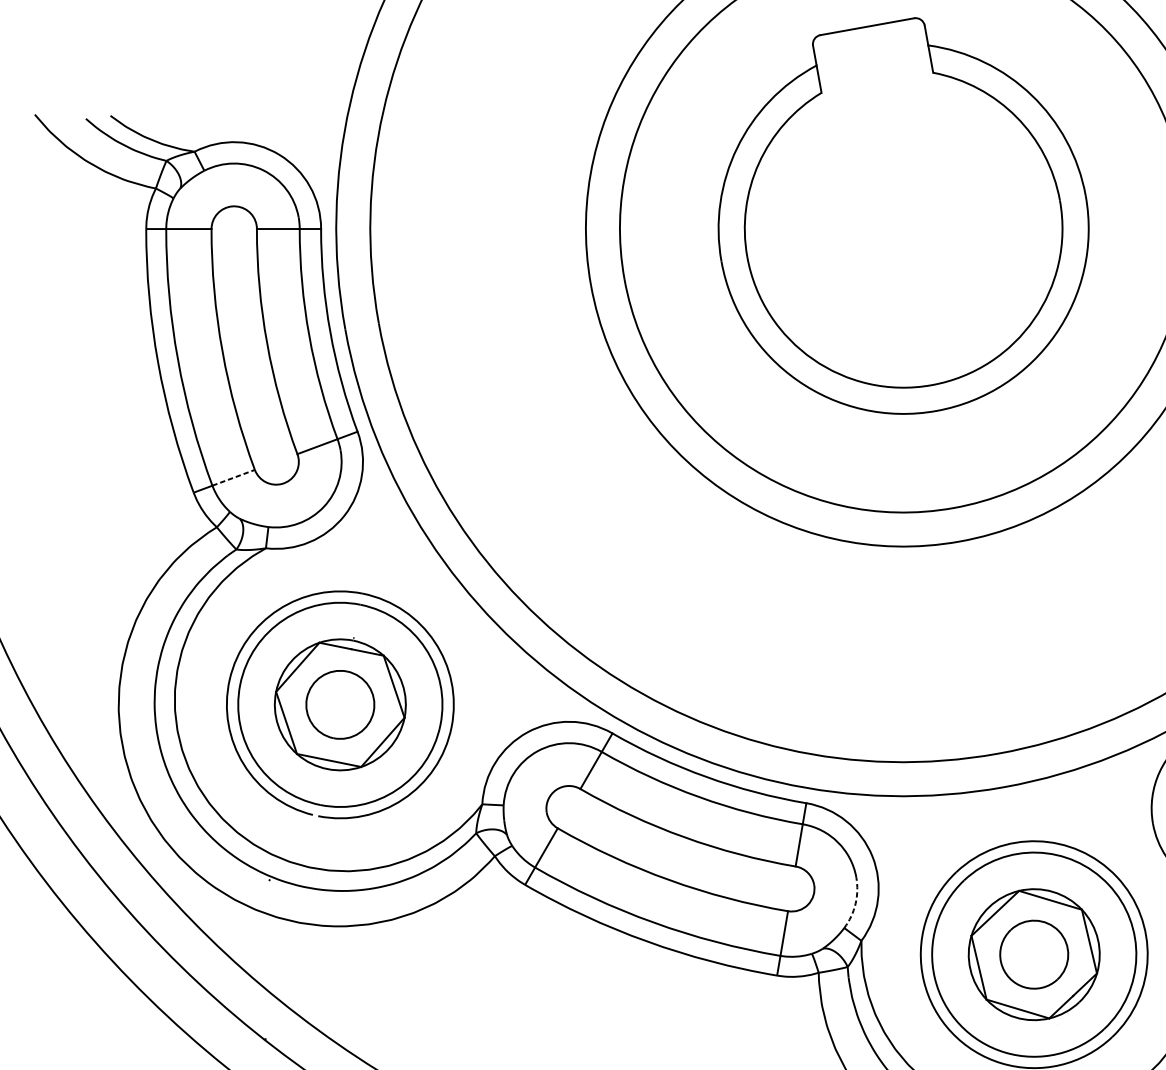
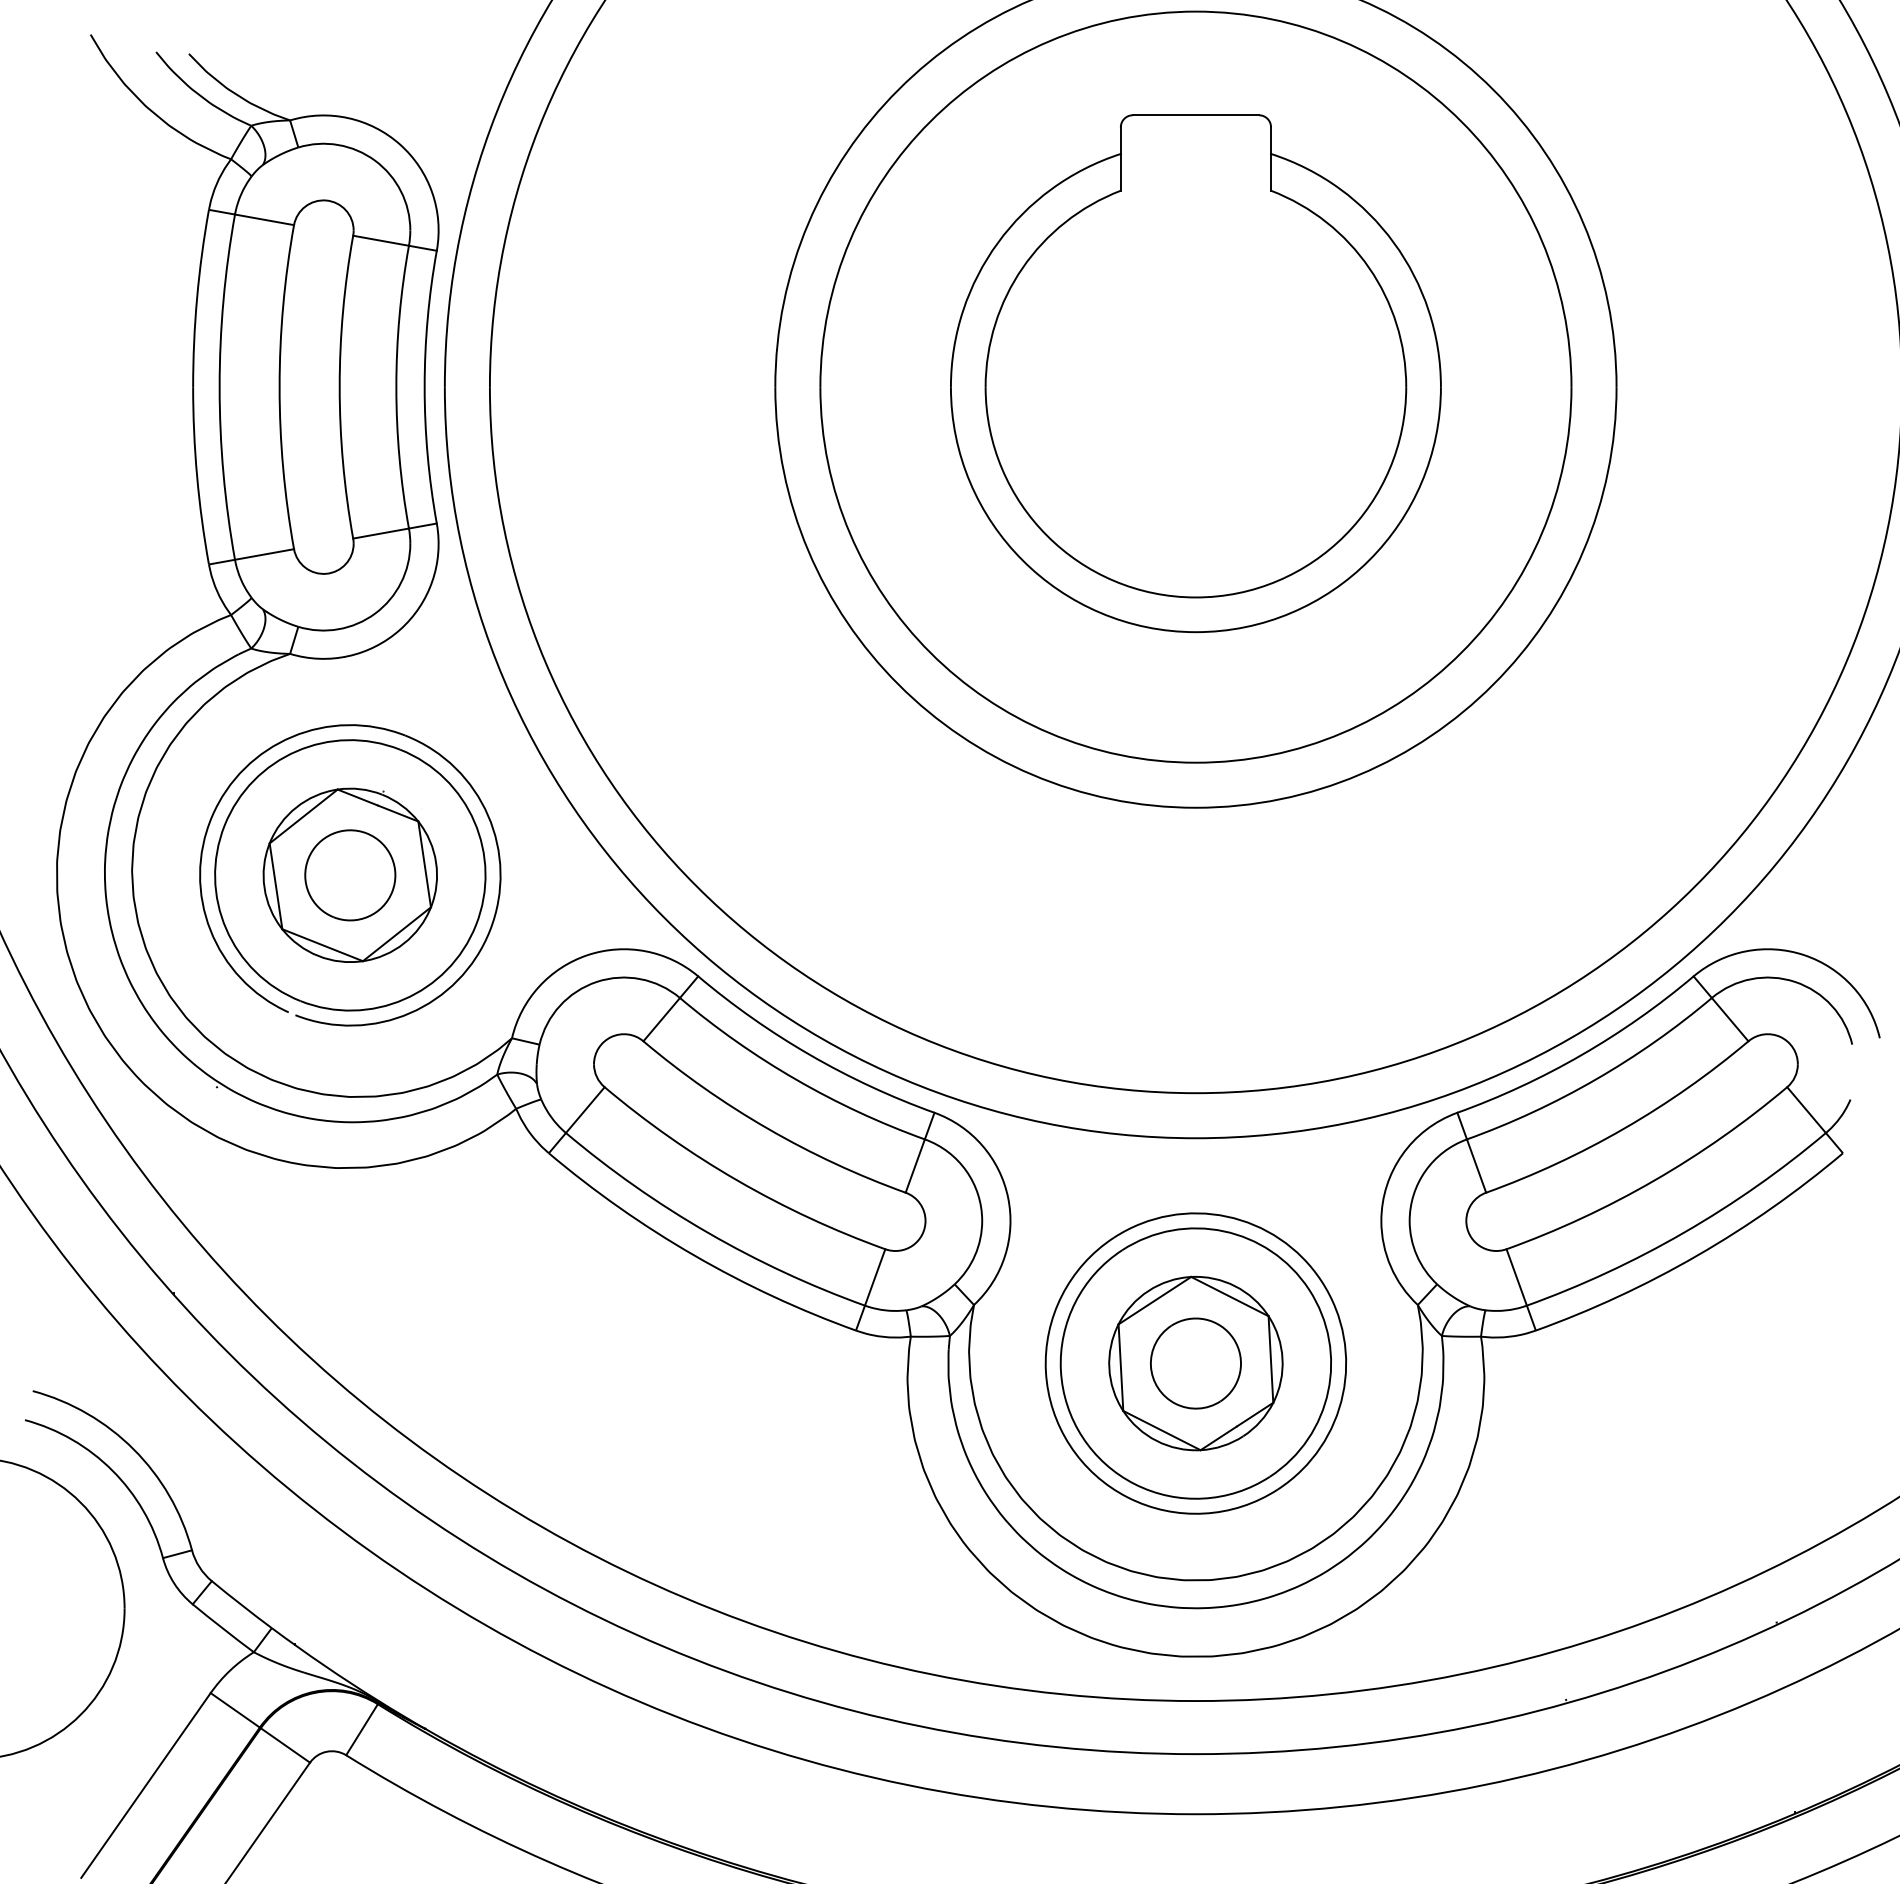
line: (233, 477) -> (264, 554), dashed -> solid
arc: (855, 903) -> (975, 1255), dashed -> solid

